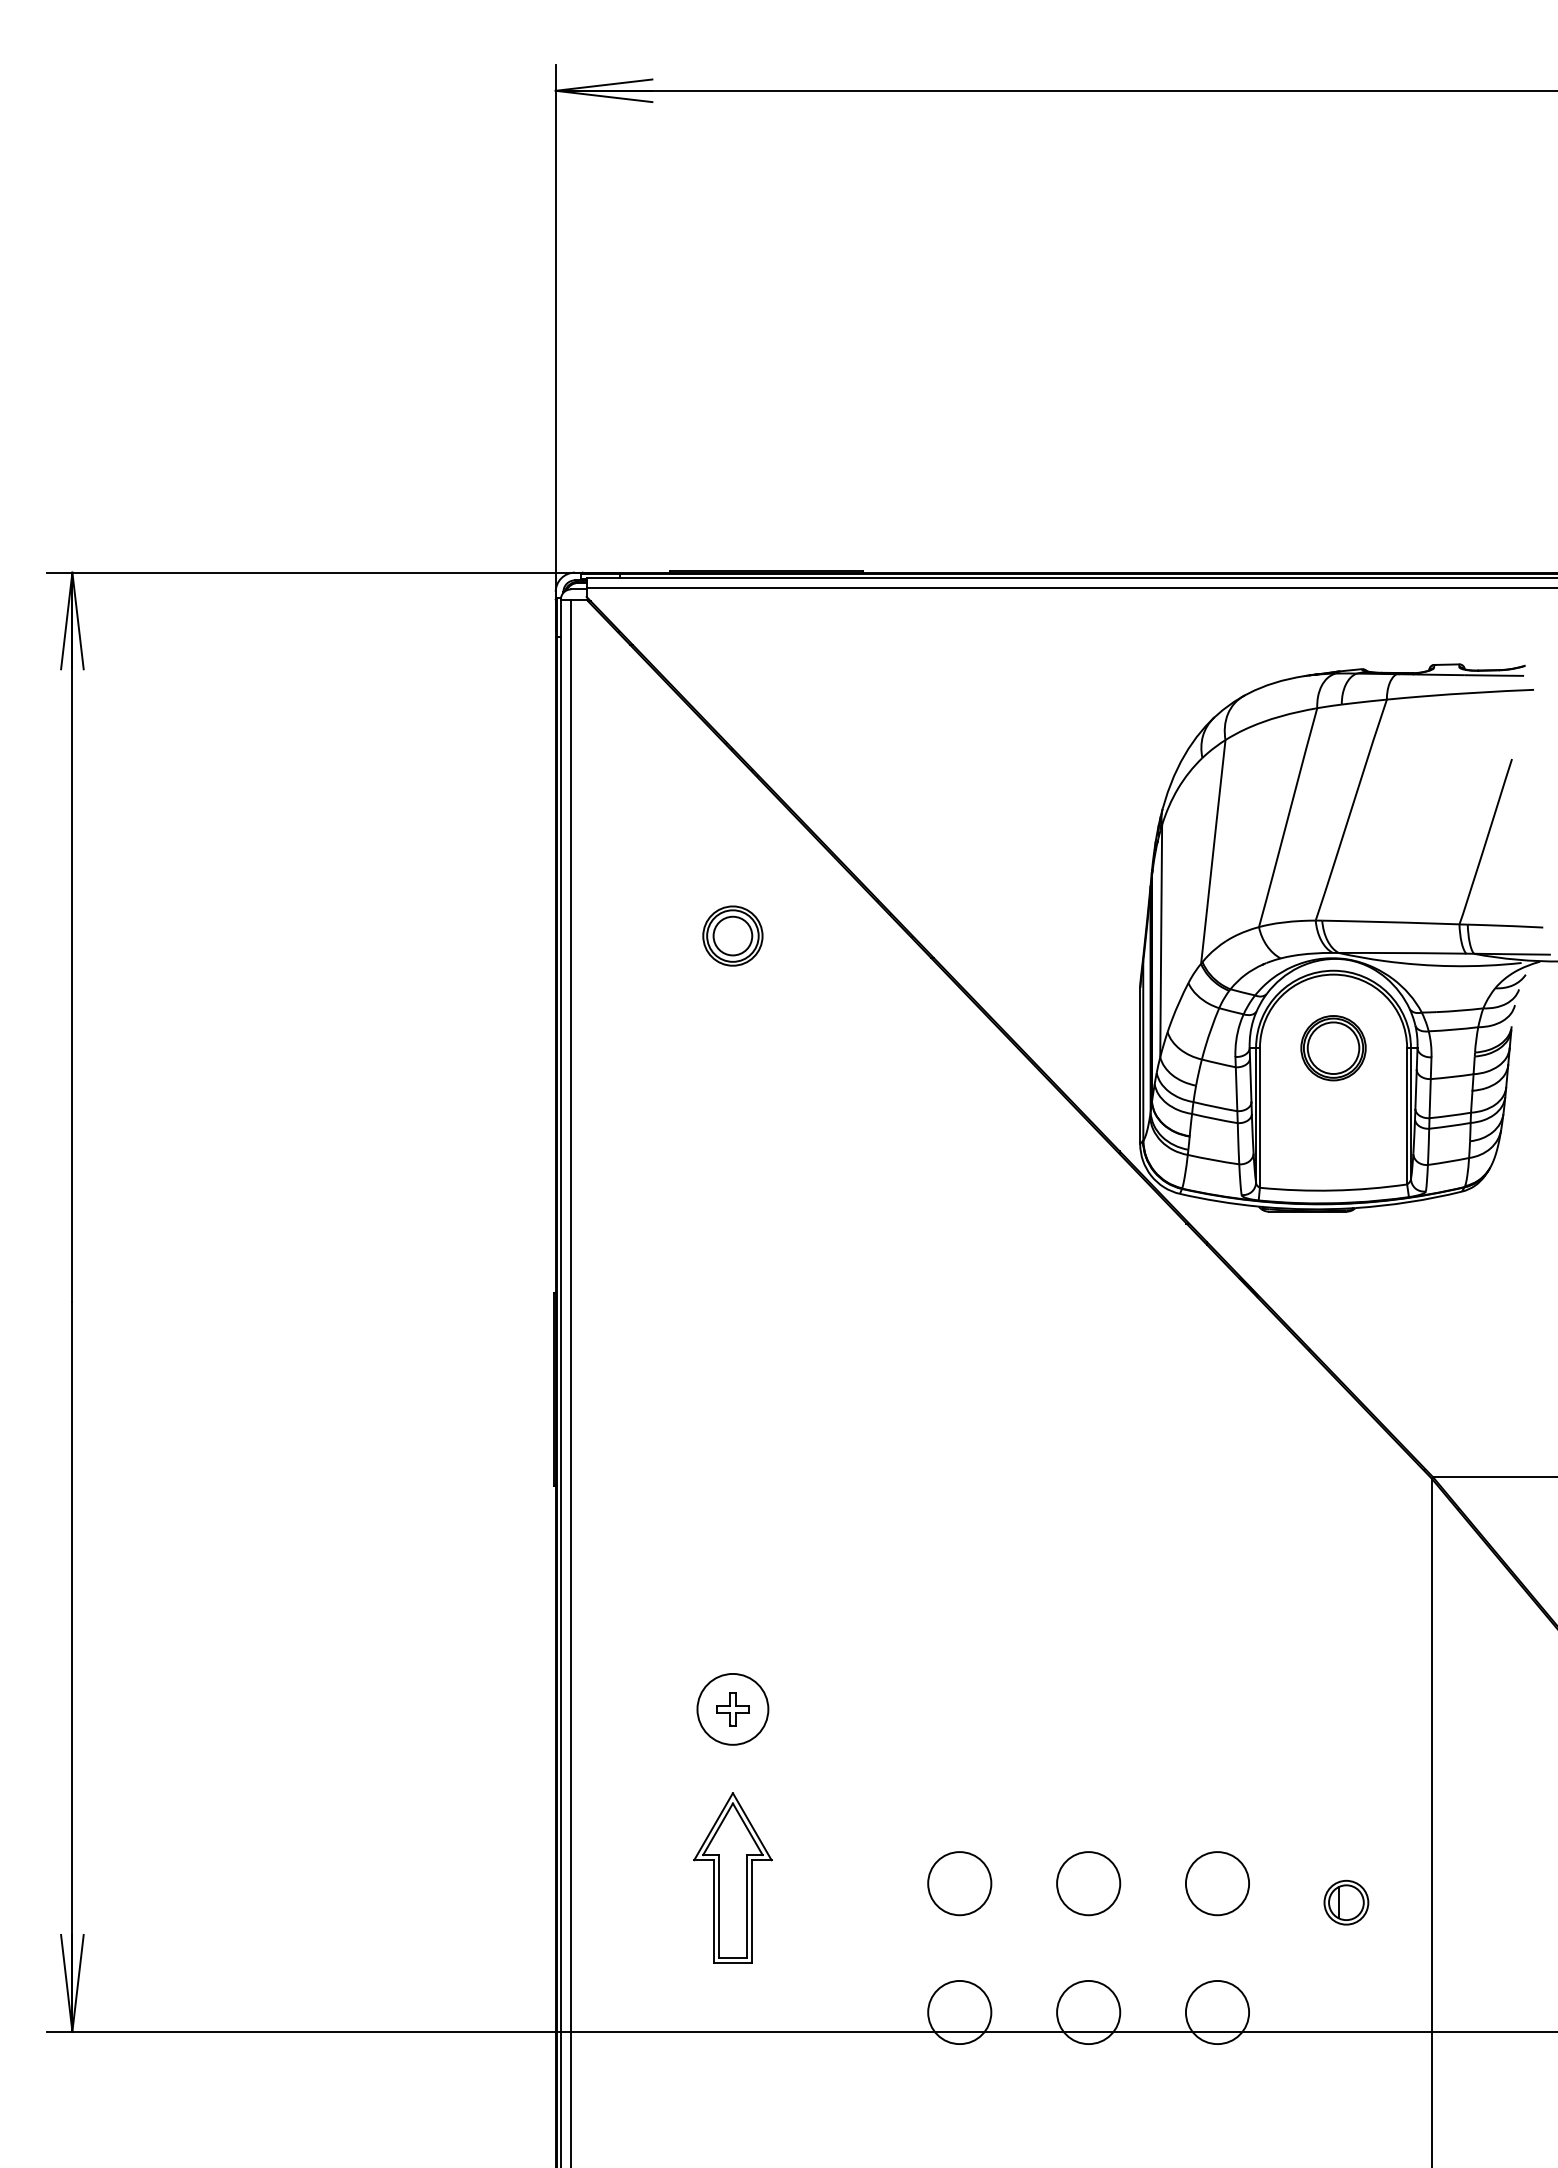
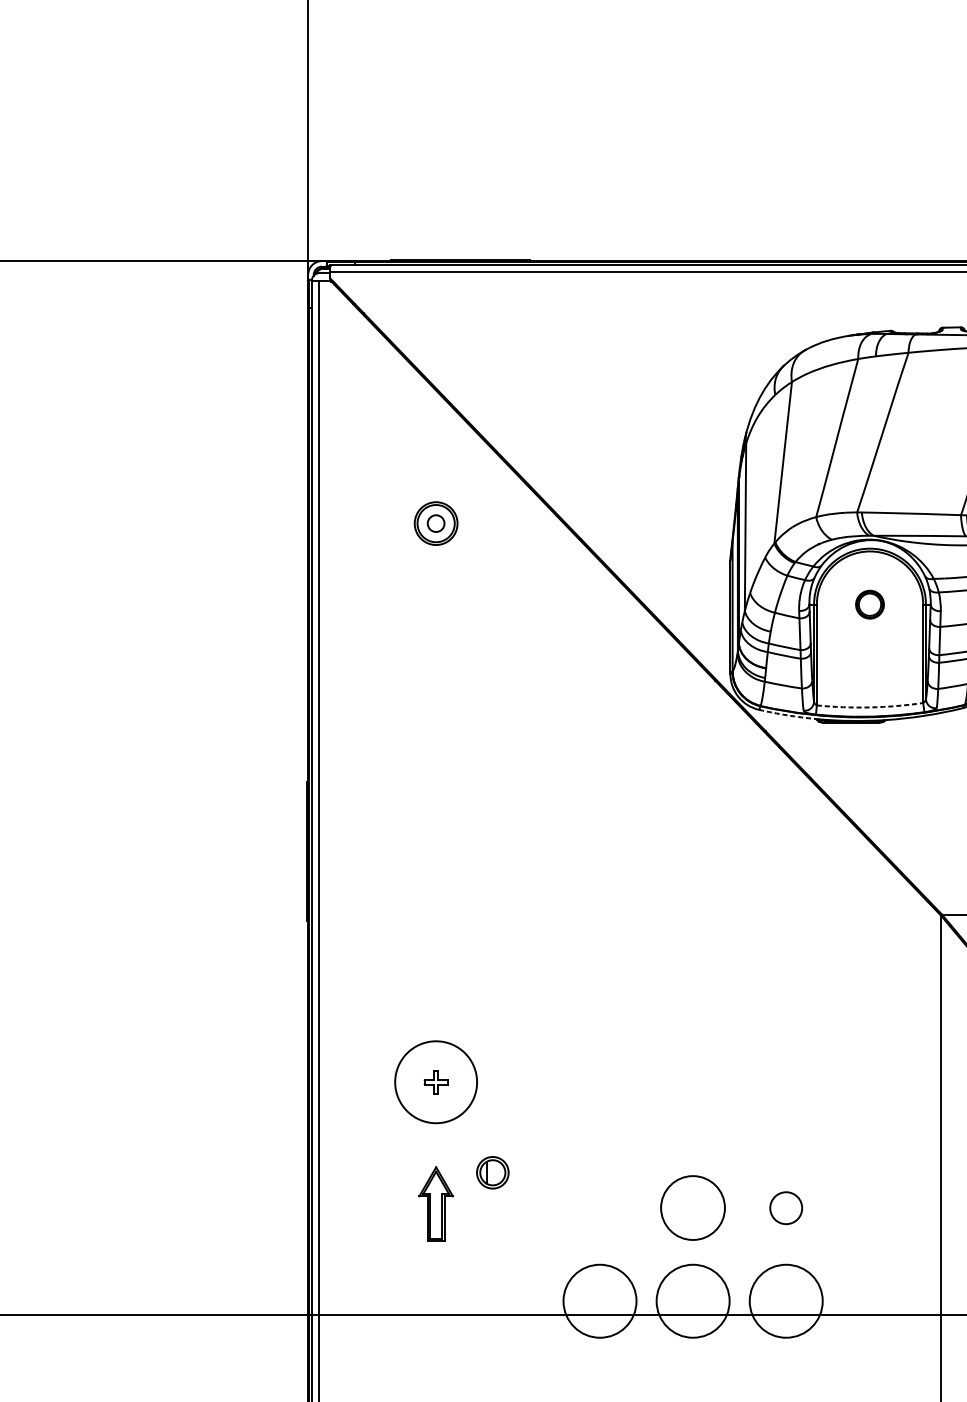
circle: (732, 935) -> (435, 523), size x0.6
part: (1333, 1048) -> (870, 604), size x0.6
arc: (1333, 1190) -> (870, 707), solid -> dashed
arc: (1219, 1201) -> (787, 715), solid -> dashed
circle: (732, 1708) -> (435, 1081), size x1.6
part: (732, 1877) -> (435, 1203), size x0.6
circle: (959, 1883) -> (599, 1208), removed
circle: (1088, 1883) -> (693, 1208), size x1.4
circle: (1217, 1883) -> (786, 1208), size x0.7
part: (1346, 1902) -> (492, 1172), moved
circle: (959, 2012) -> (599, 1301), size x1.6
circle: (1088, 2012) -> (693, 1301), size x1.6
circle: (1217, 2012) -> (786, 1301), size x1.6

